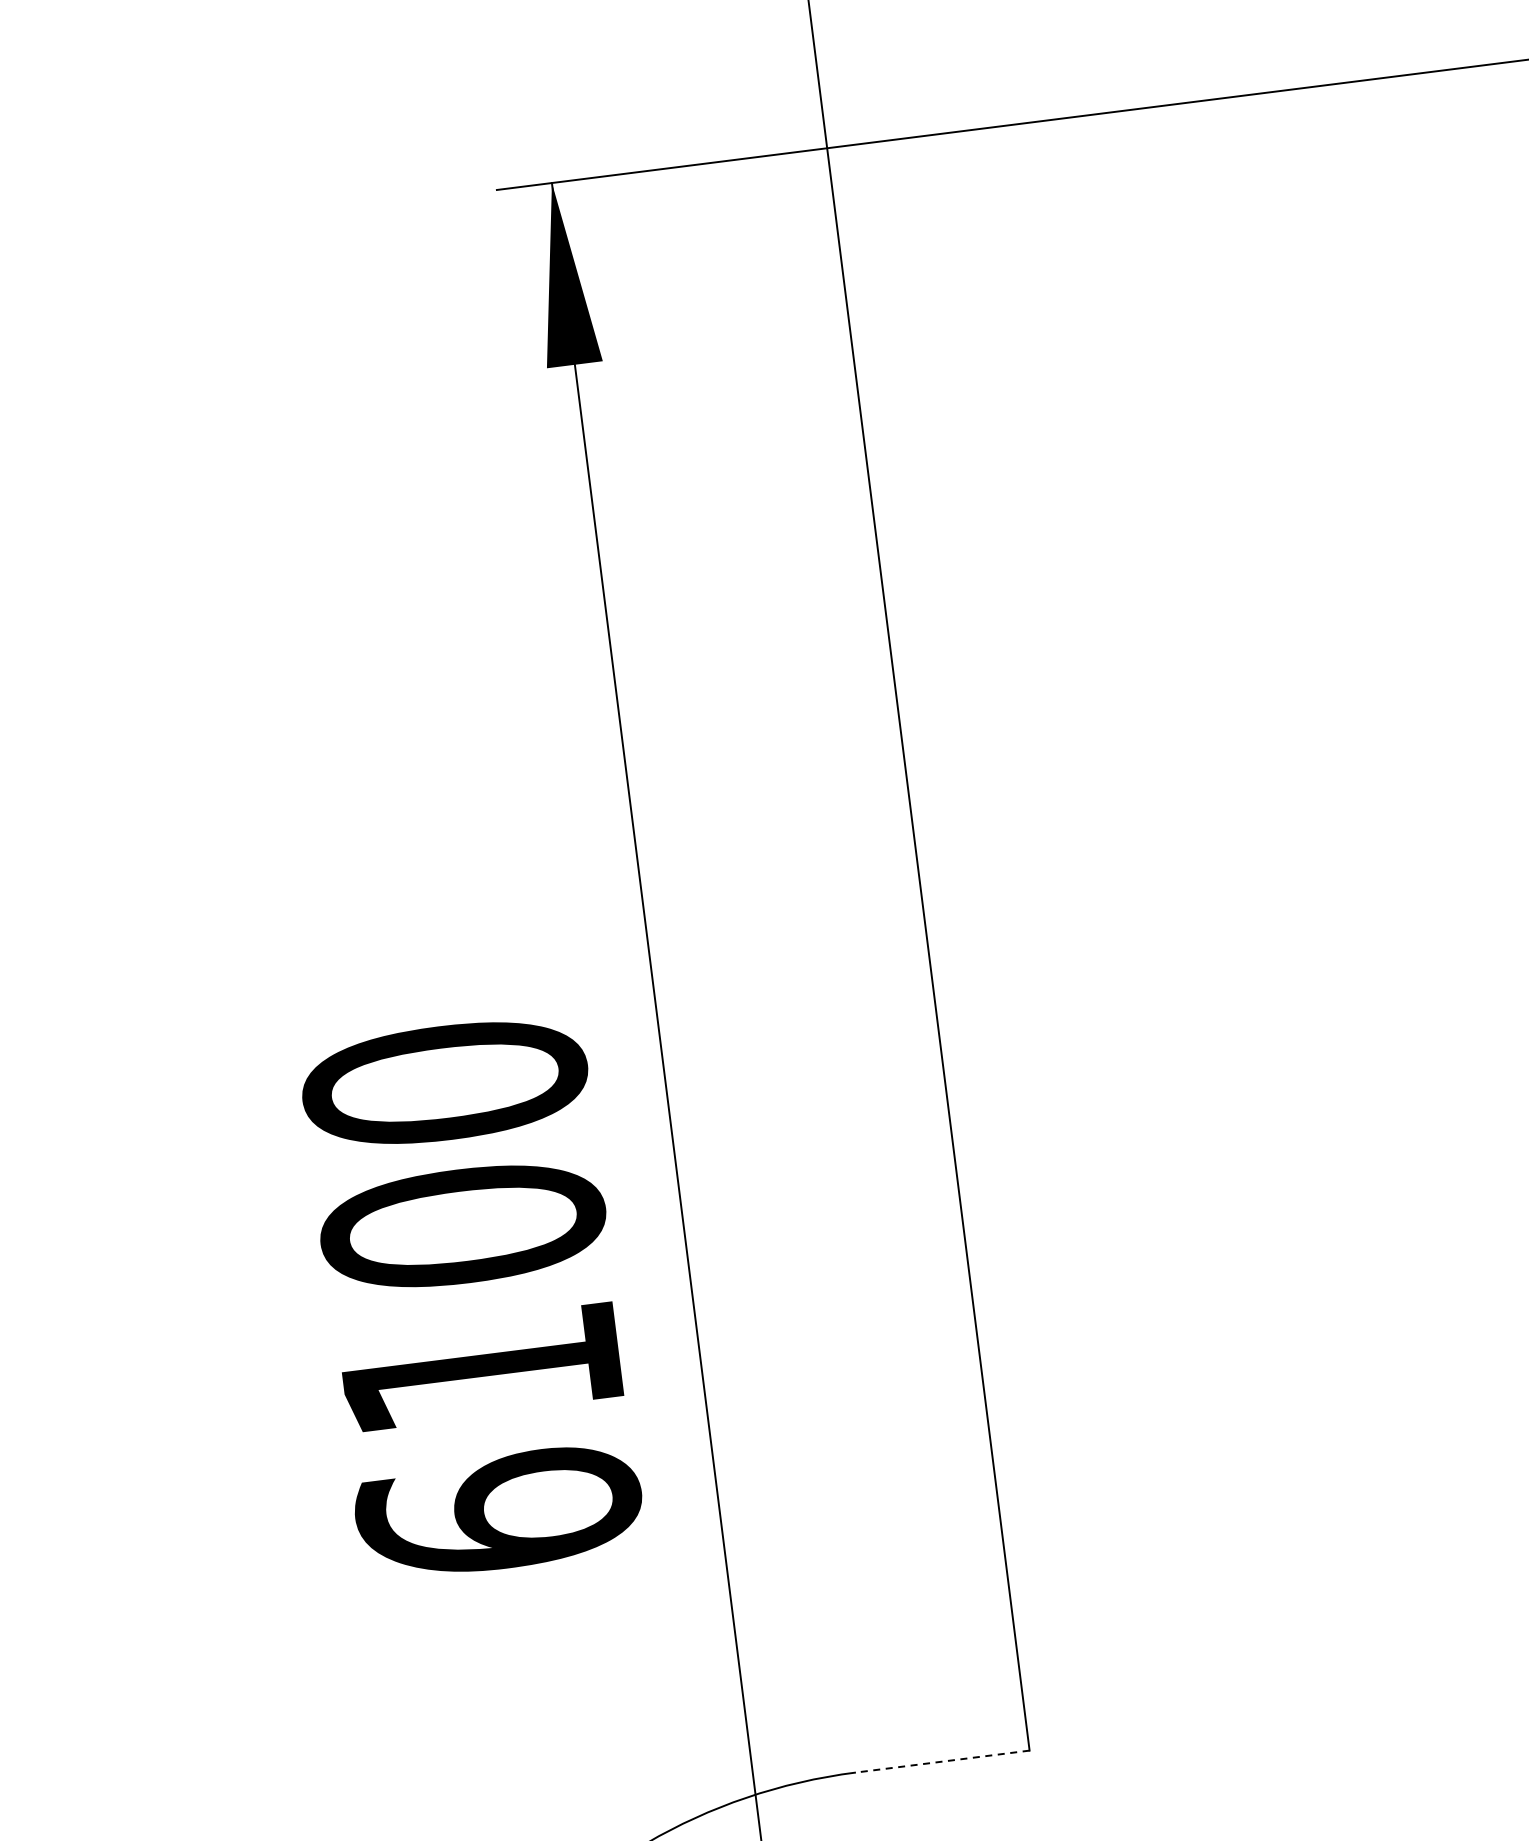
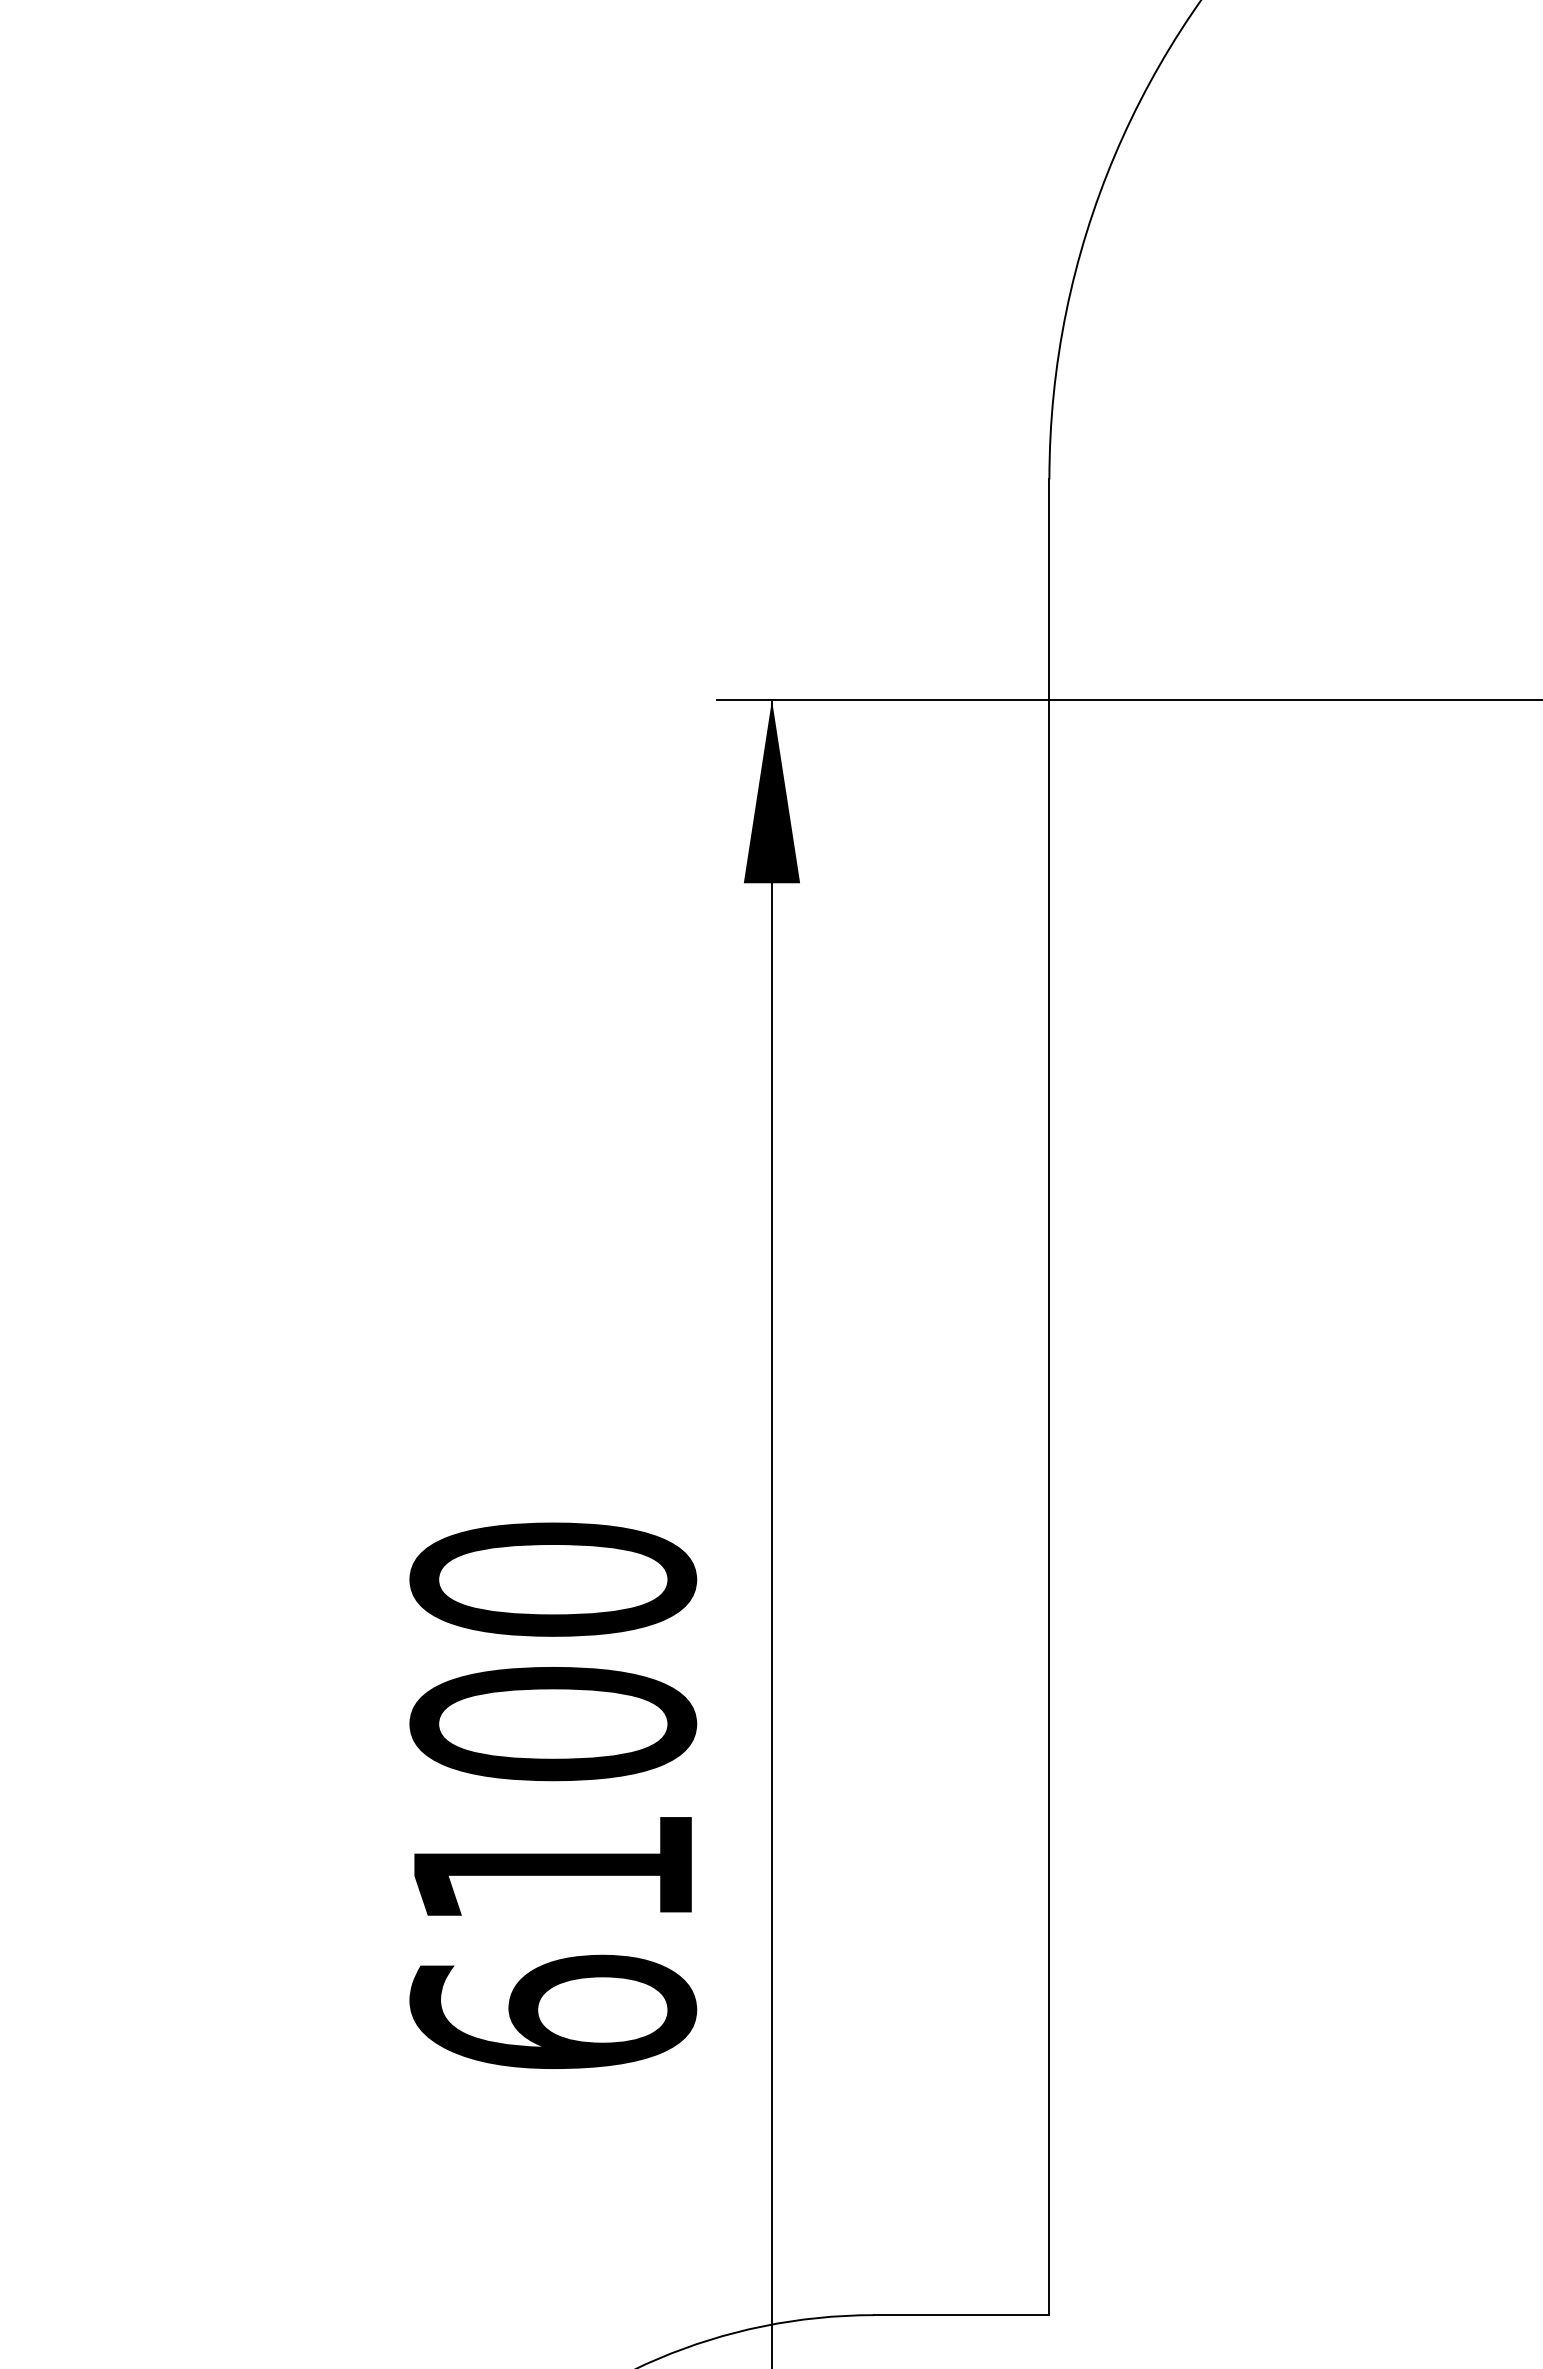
line: (942, 1761) -> (961, 2315), dashed -> solid

